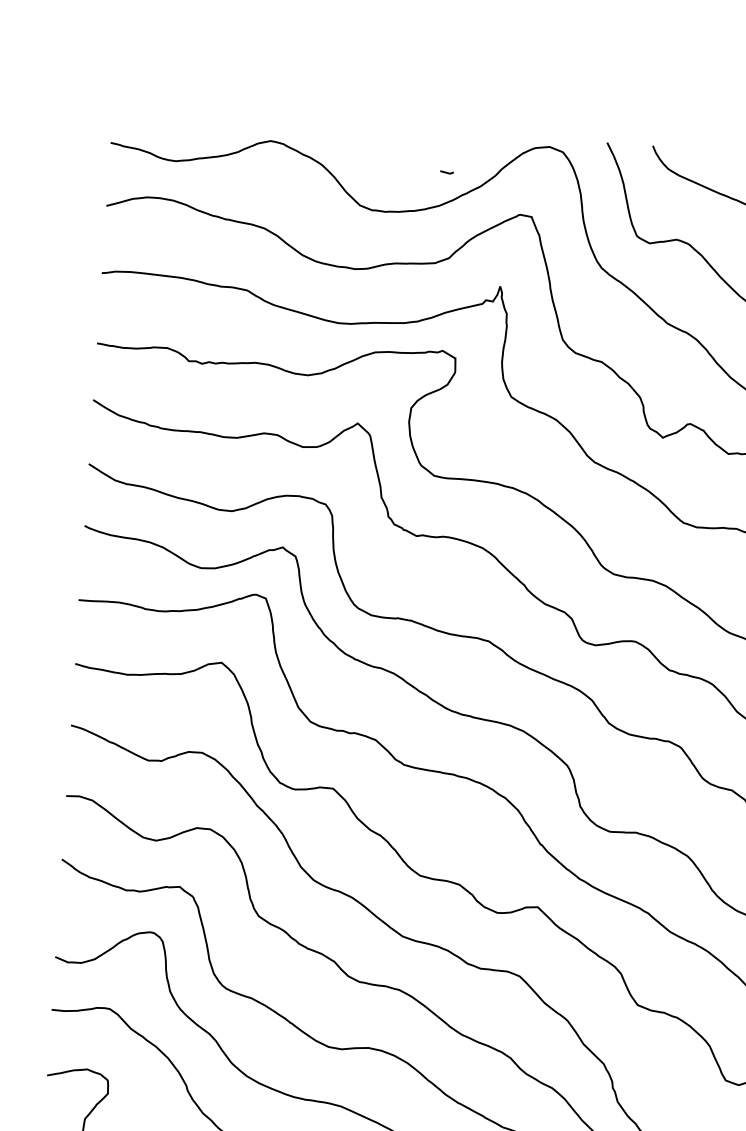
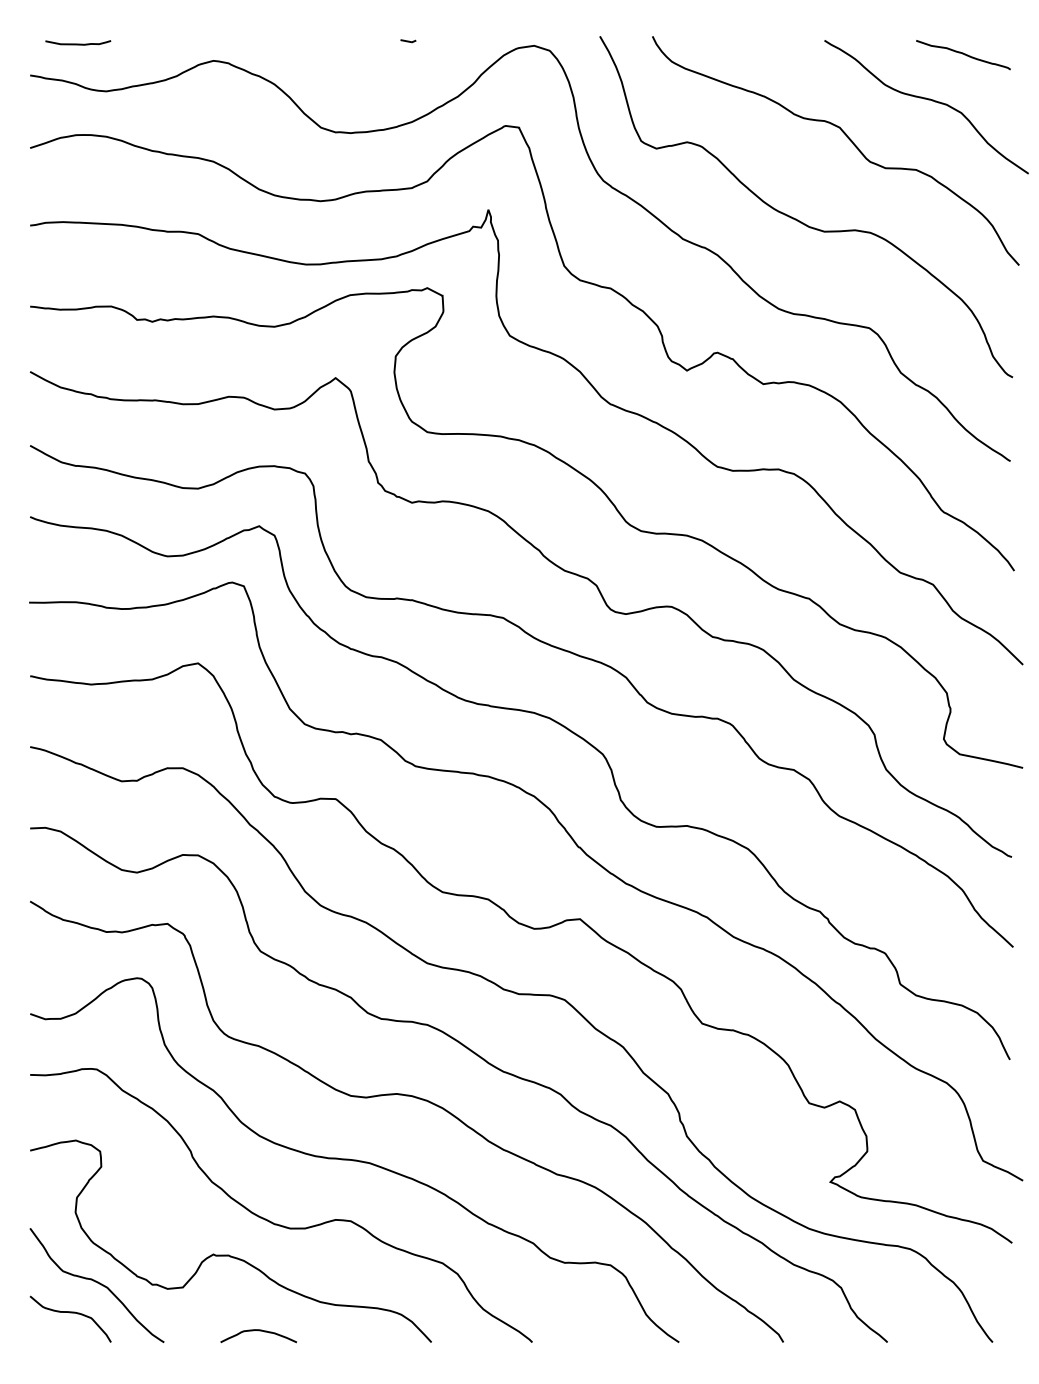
curve: (154, 118) -> (78, 43), added
line: (447, 172) -> (408, 41), moved

